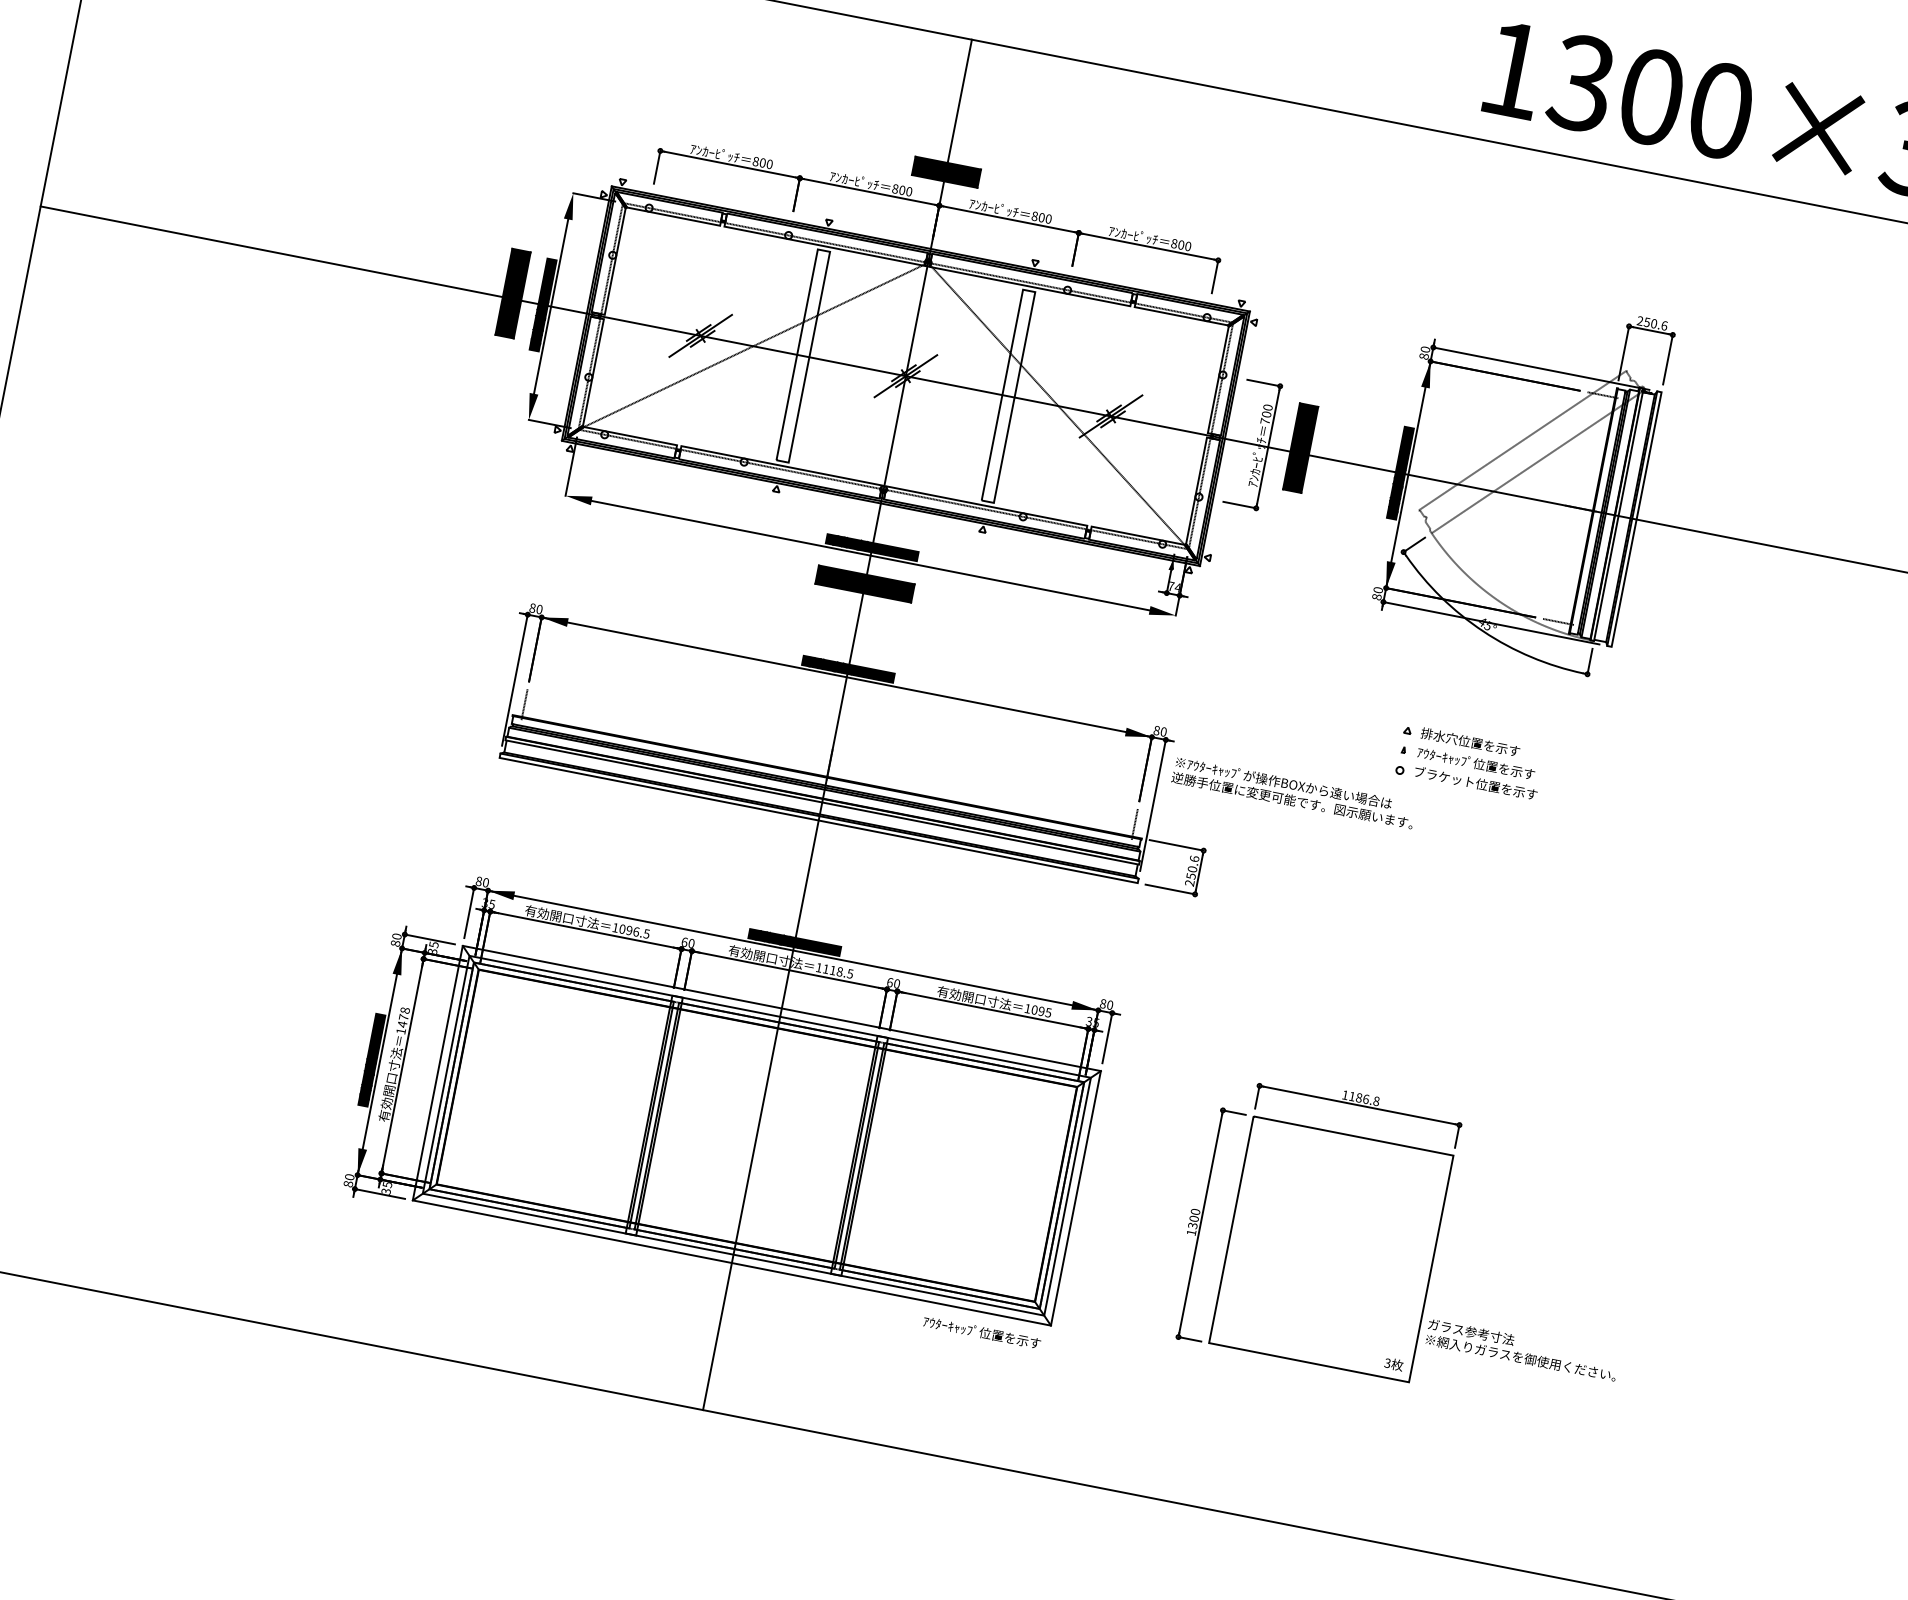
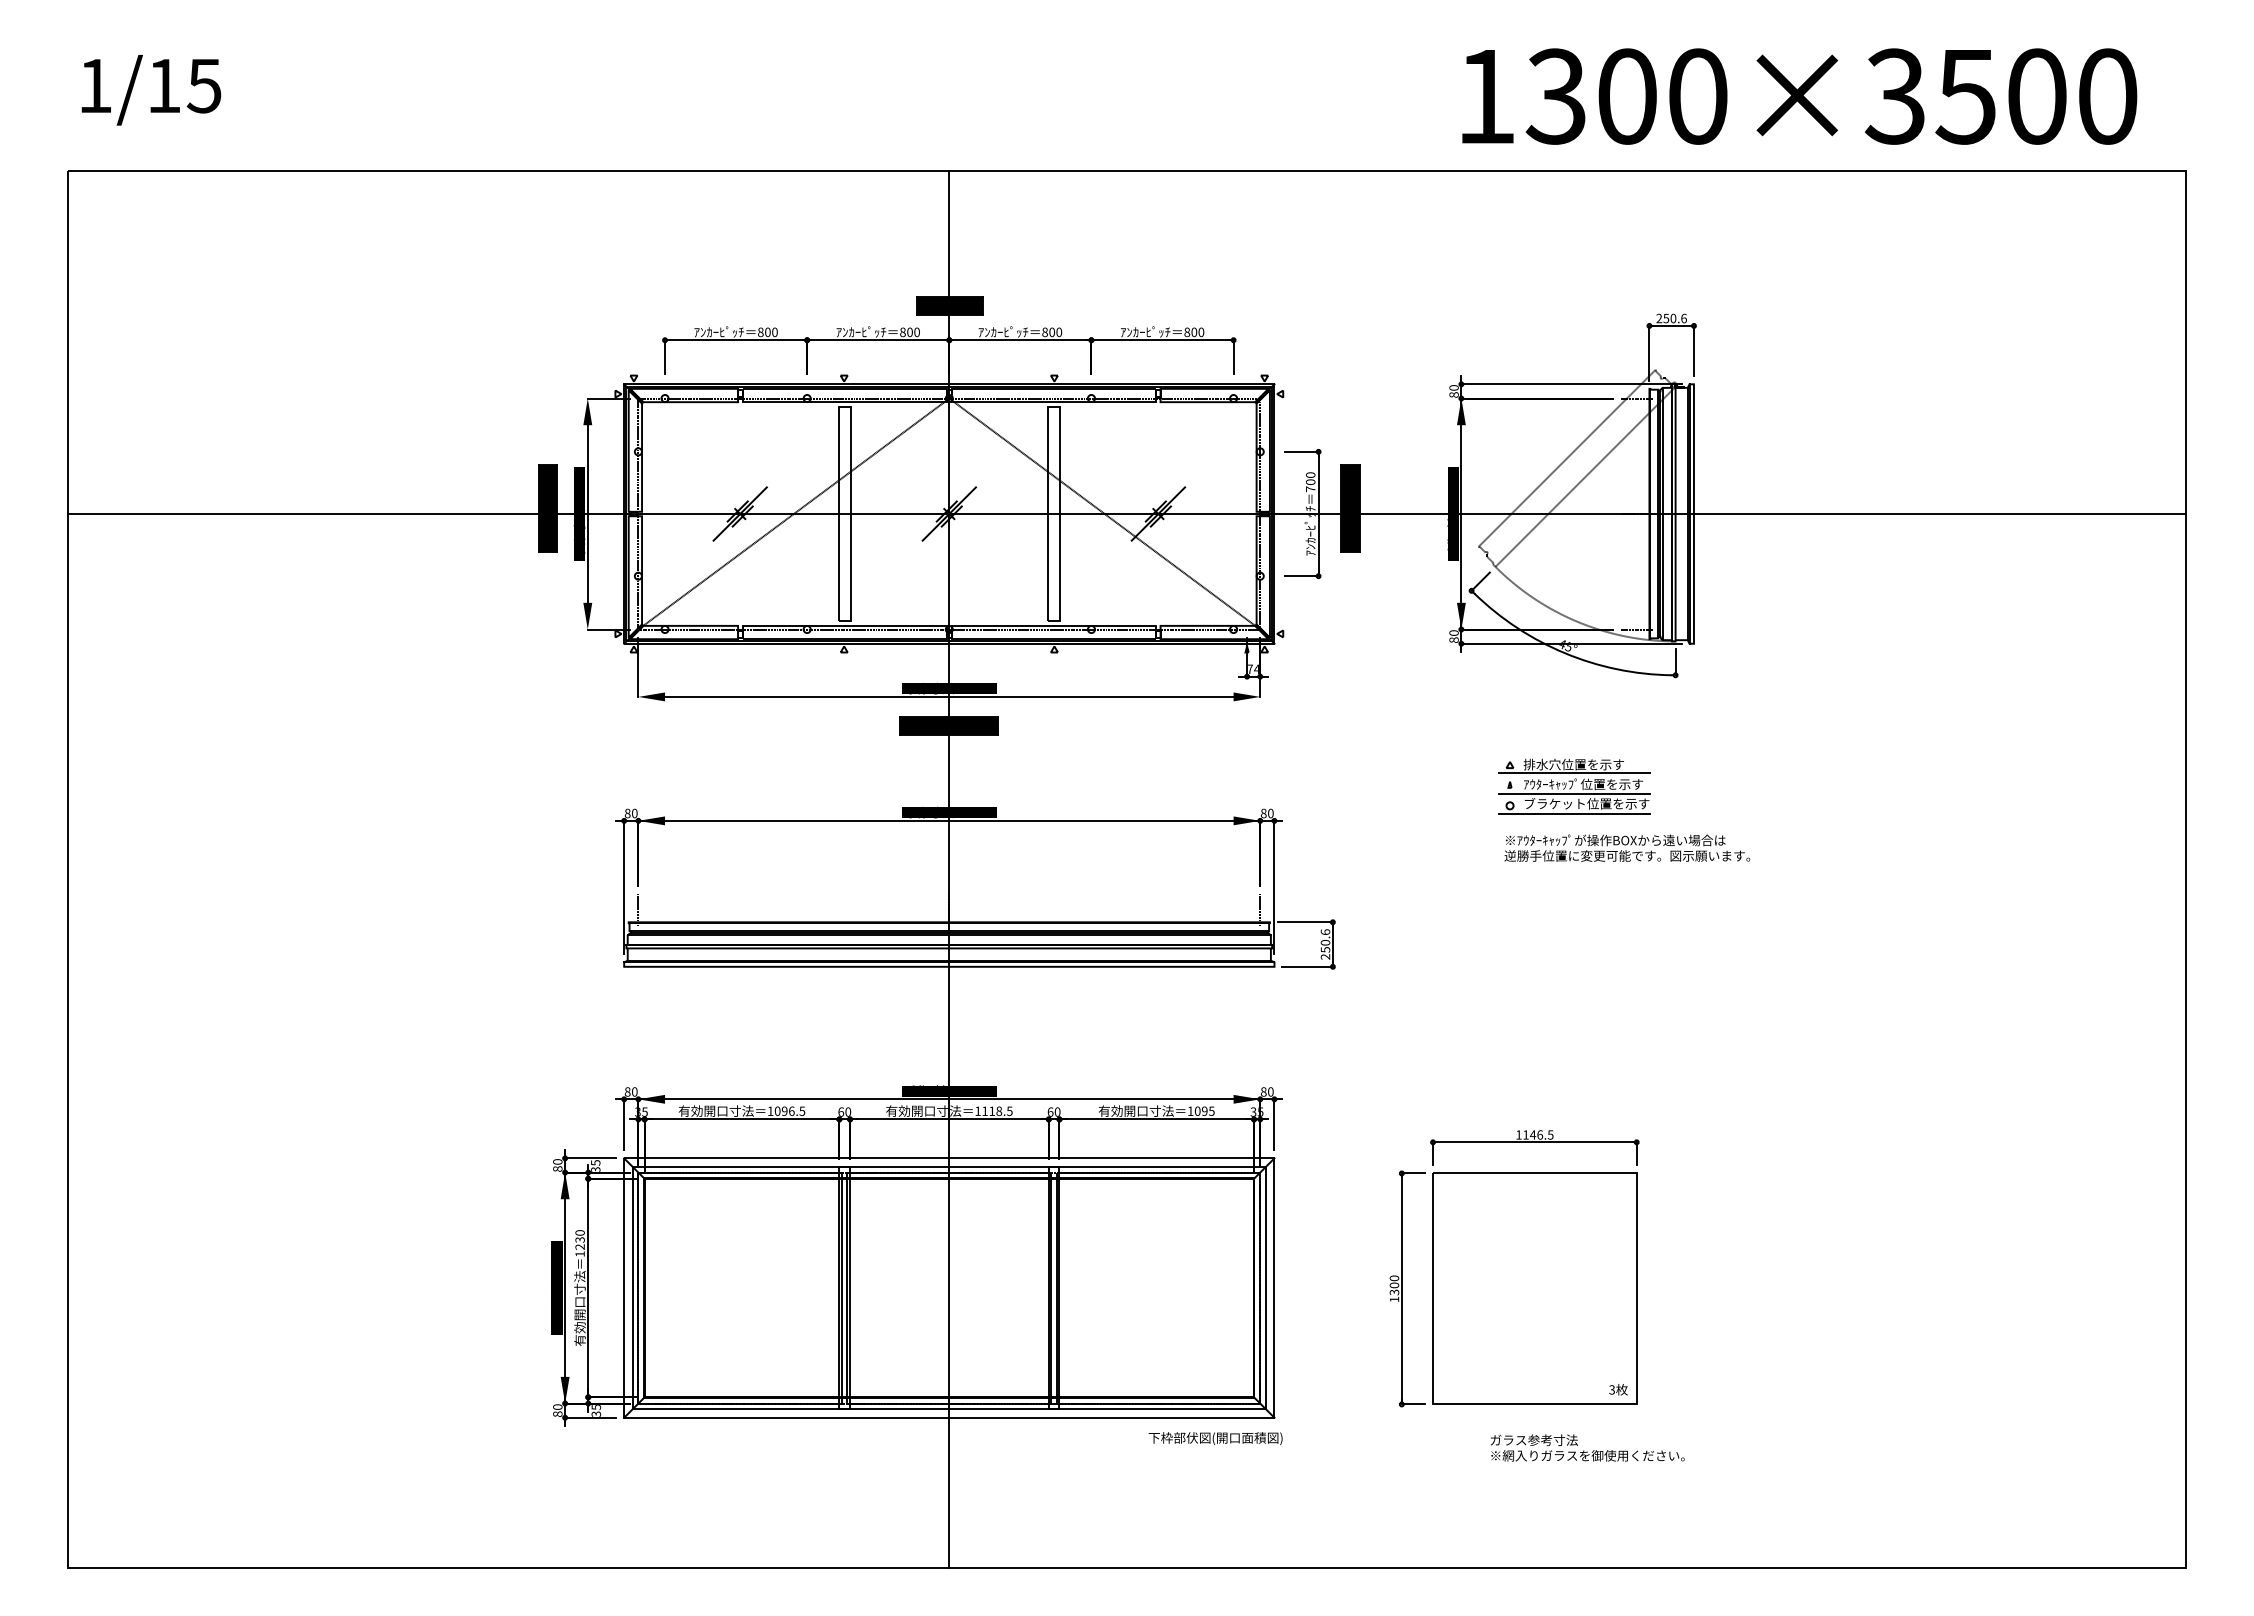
line: (1469, 751) -> (1574, 773), added
line: (1465, 771) -> (1574, 794), added
line: (1461, 790) -> (1574, 813), added
text: (1294, 792) -> (1627, 847), moved
text: (403, 1017) -> (579, 1240), 1478 -> 1230
text: (1367, 1099) -> (1541, 1134), 1186.8 -> 1146.5
text: (989, 1334) -> (1215, 1438), ｱｳﾀｰｷｬｯﾌﾟ位置を示す -> 下枠部伏図(開口面積図)
text: (1522, 1349) -> (1587, 1447), moved

